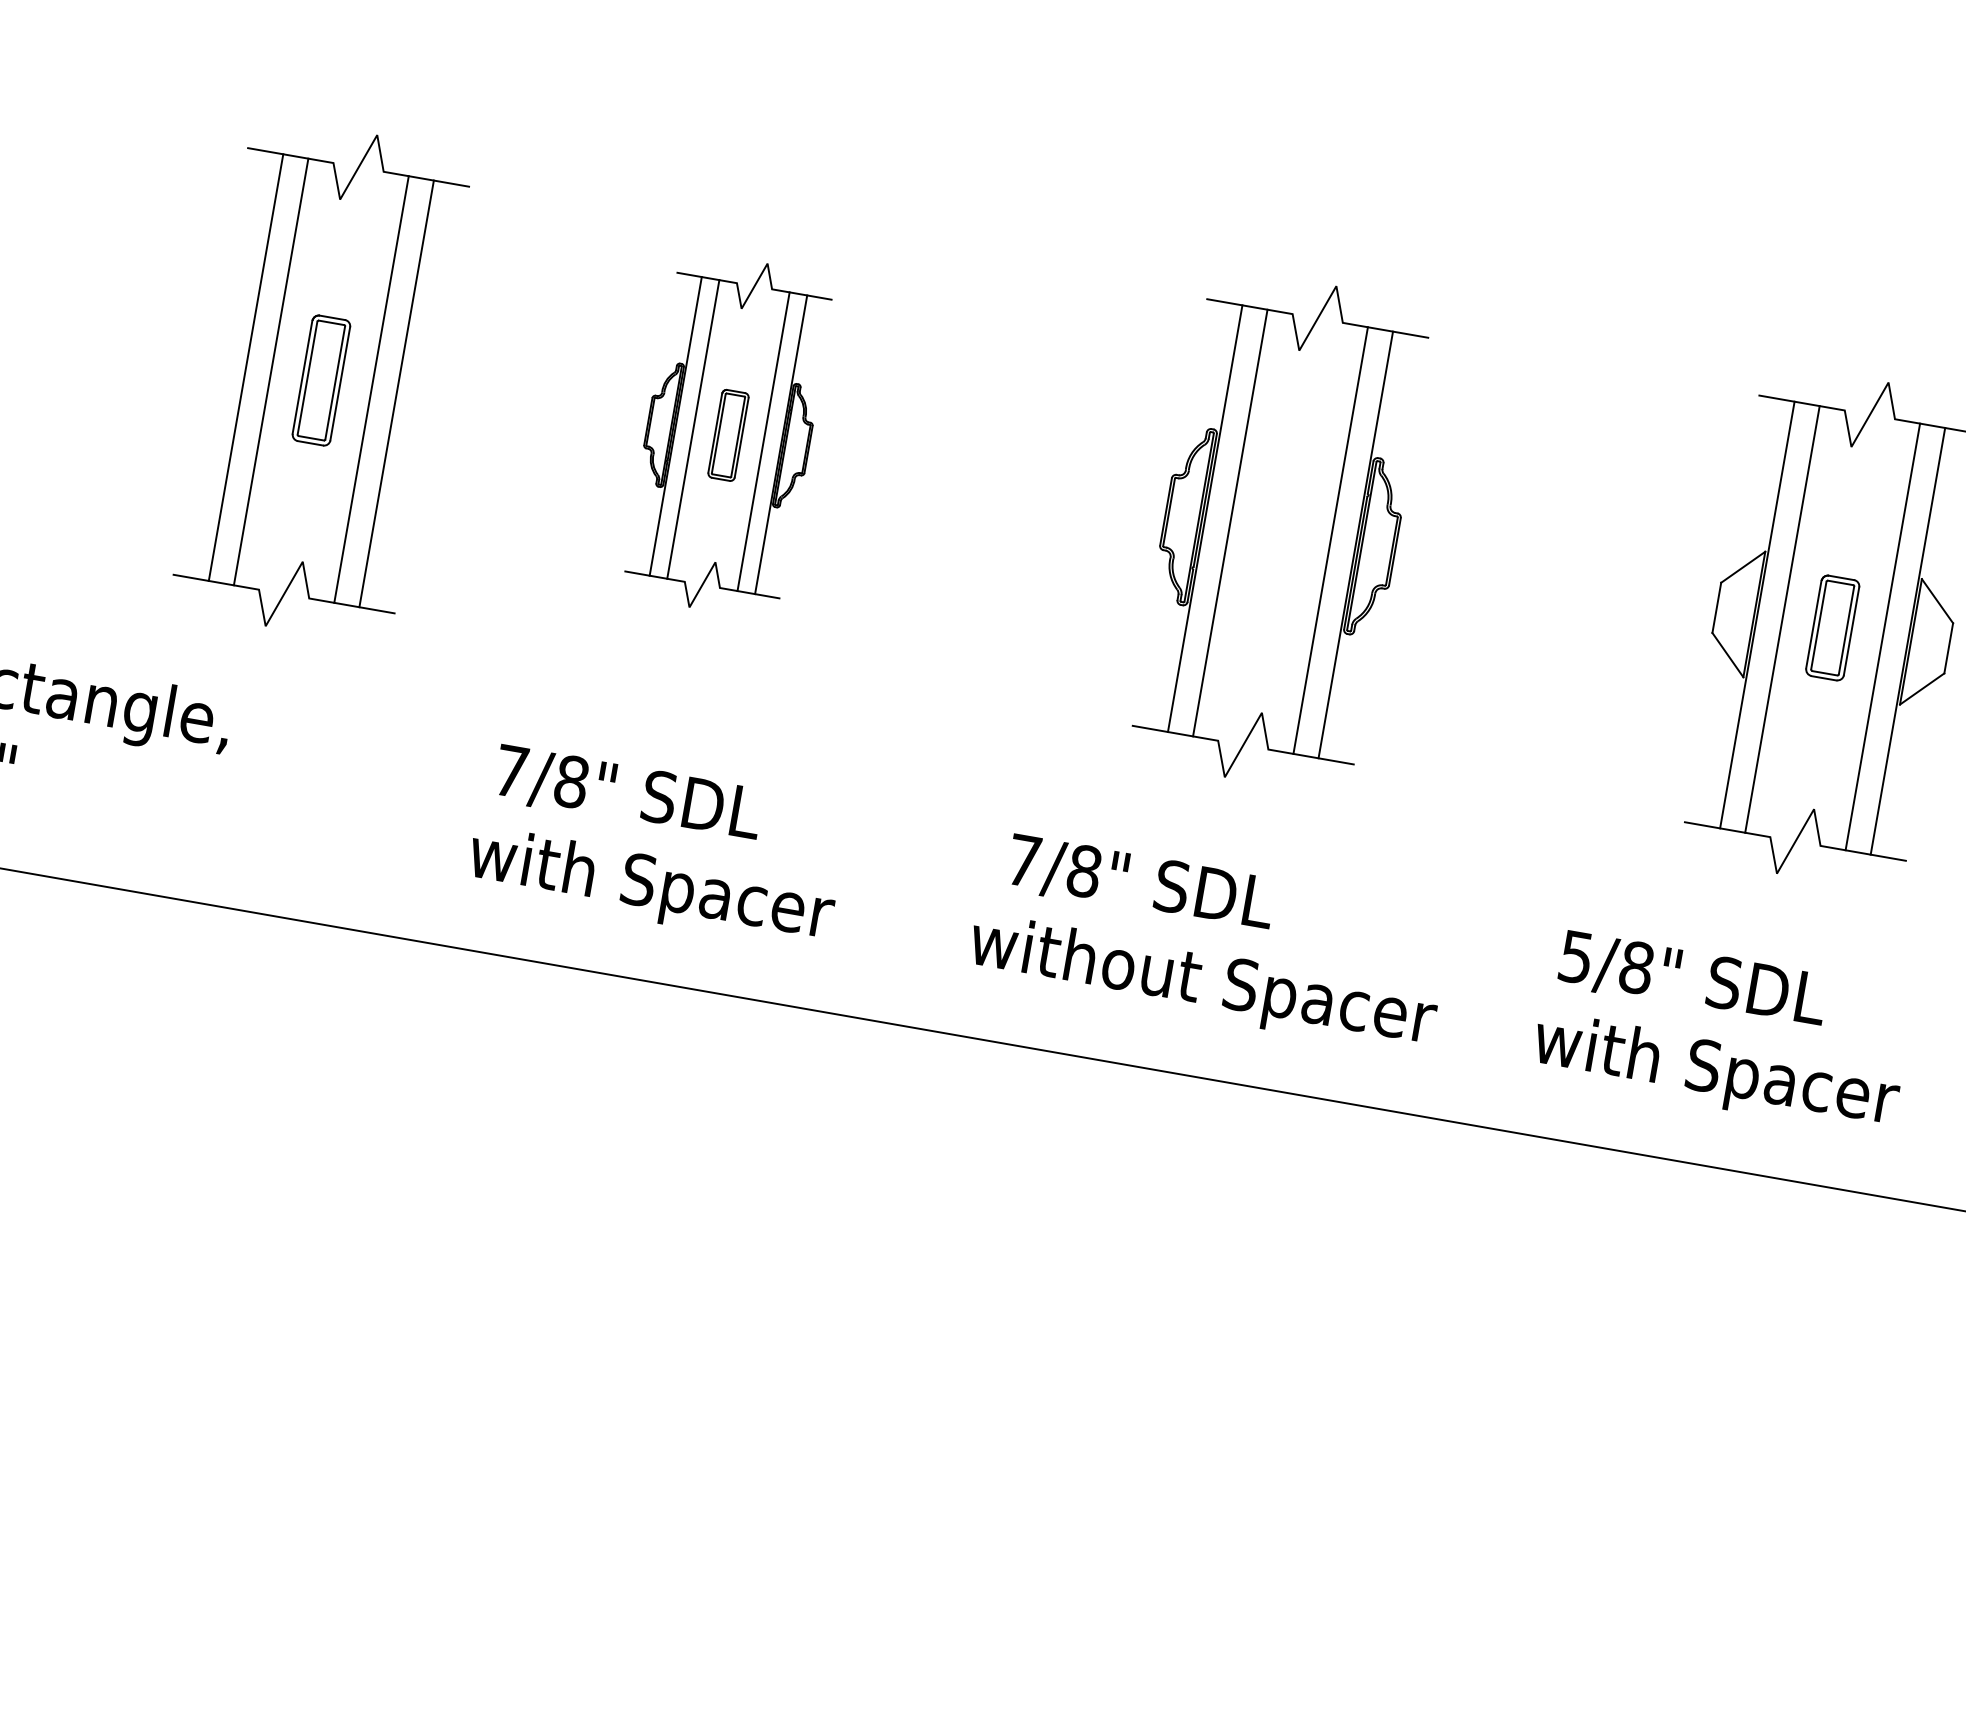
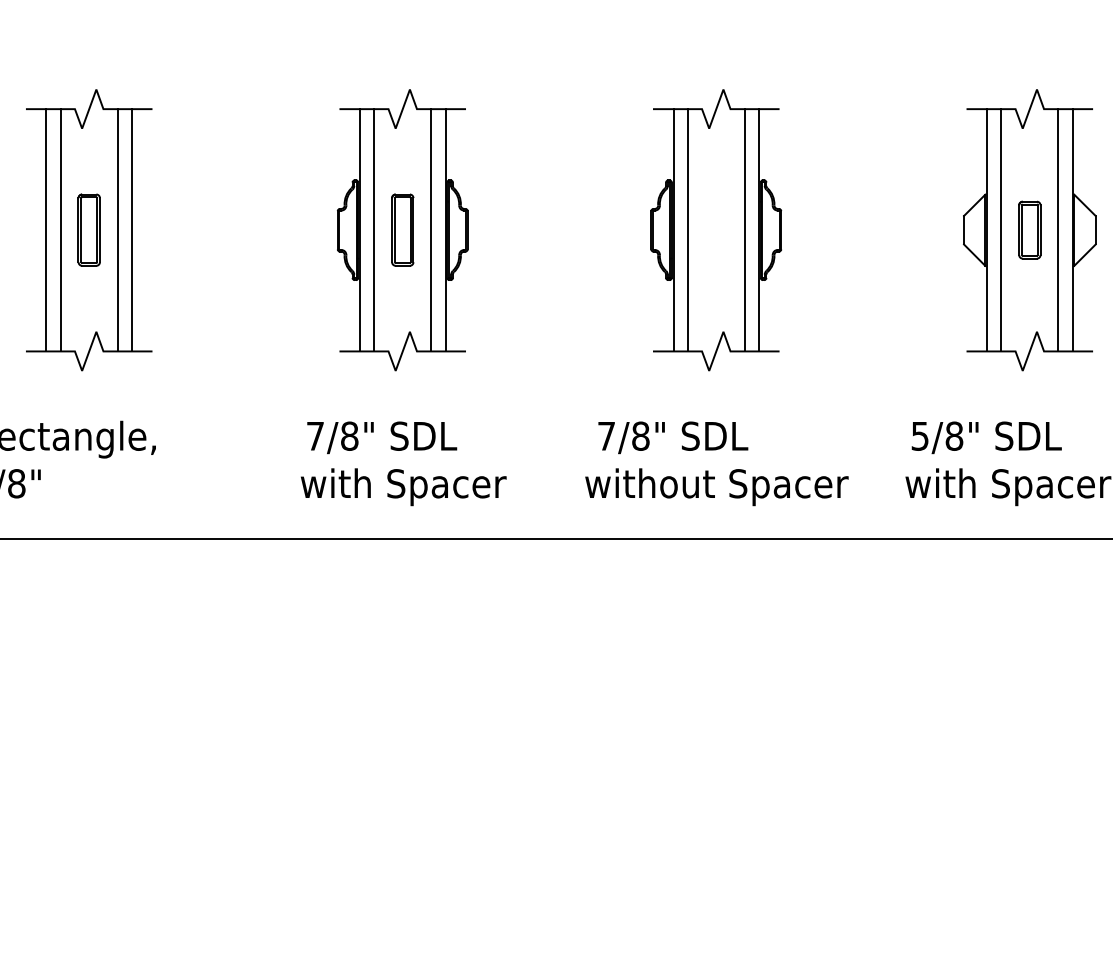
part: (321, 381) -> (89, 230), moved
part: (727, 435) -> (402, 230), size x1.43

